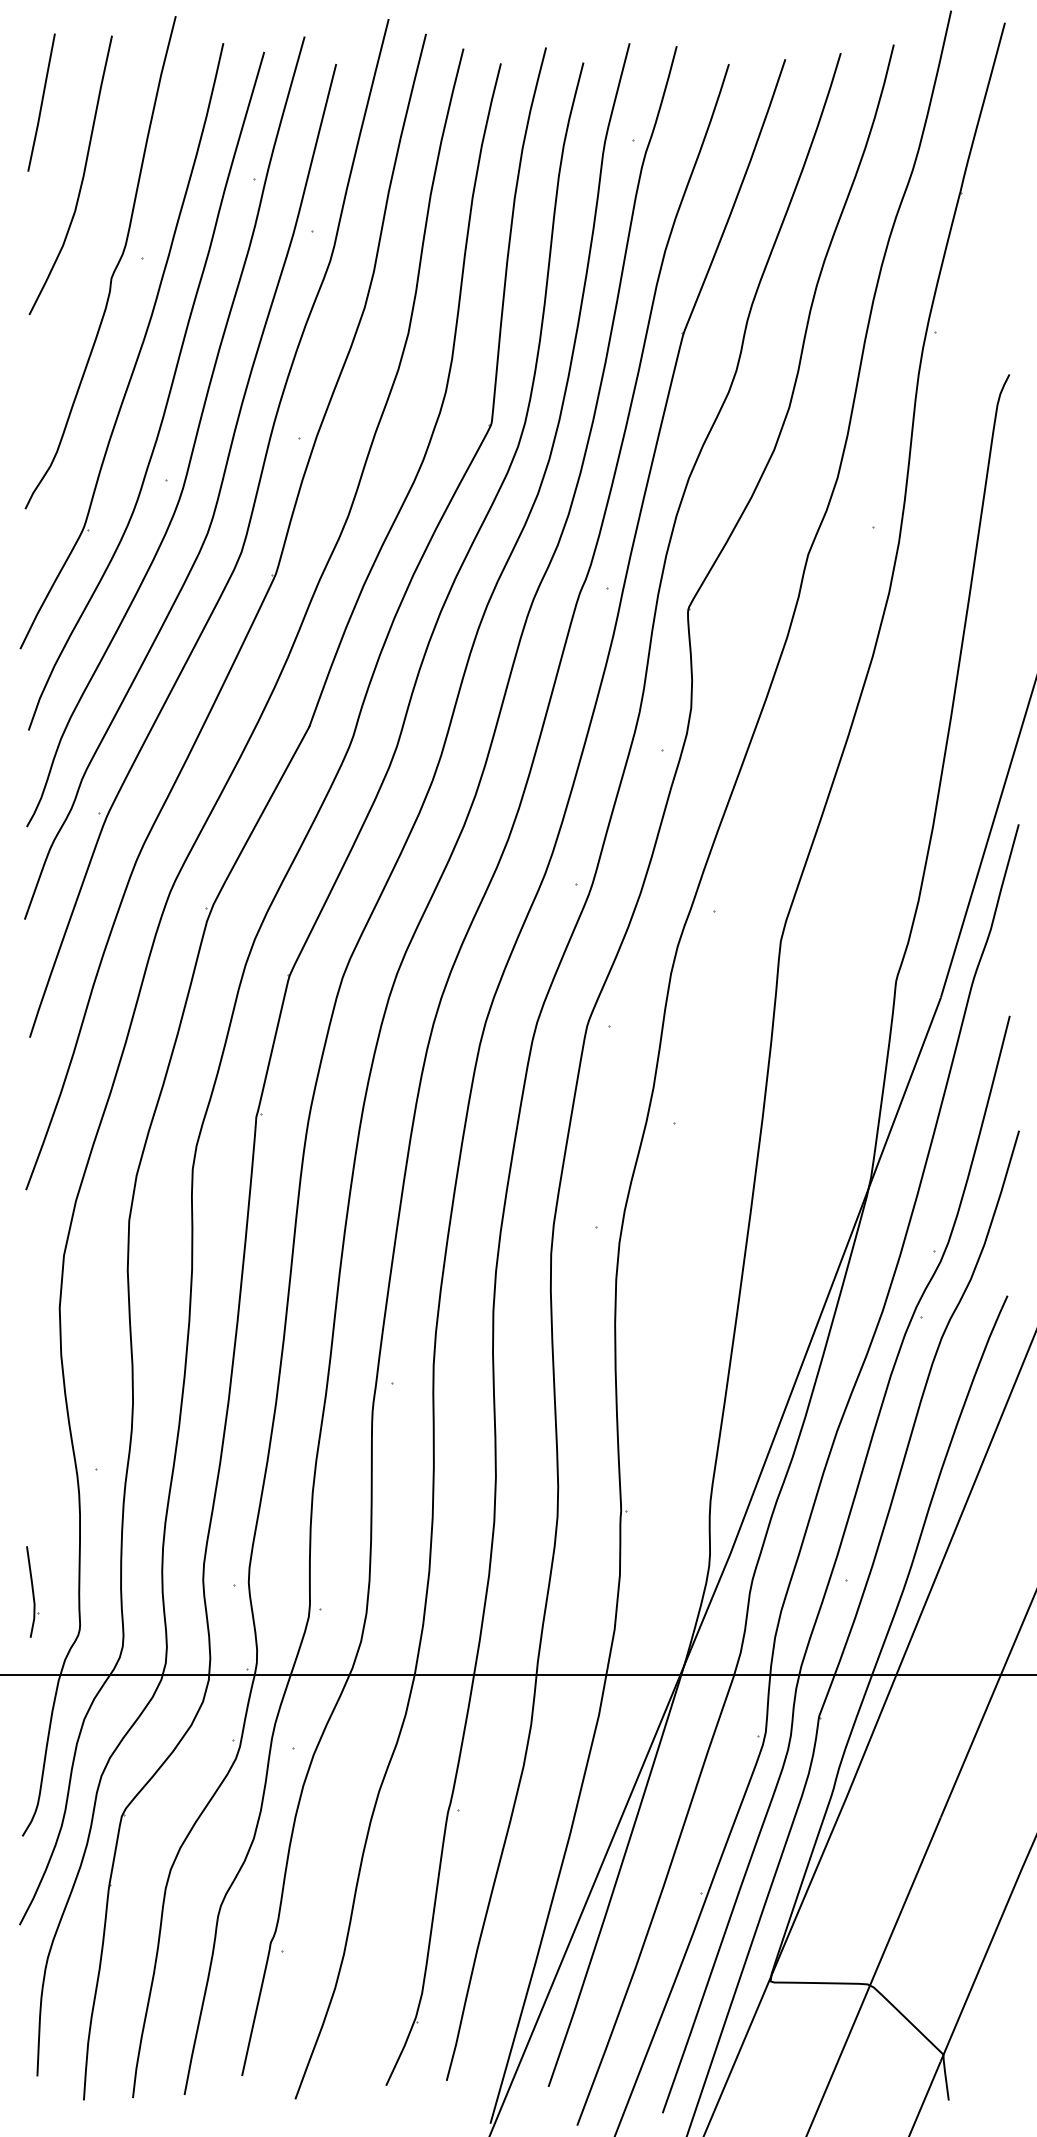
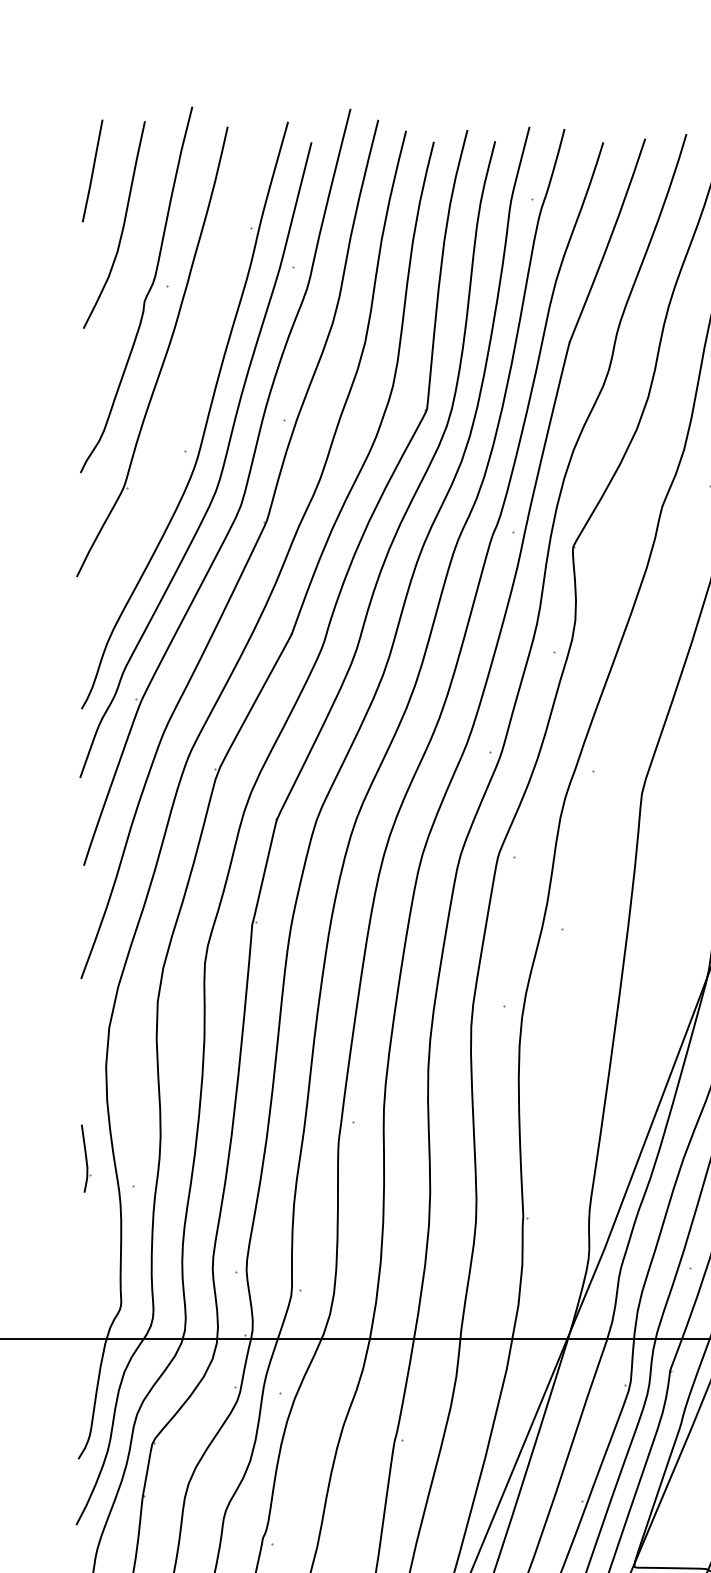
curve: (167, 397) -> (186, 390), removed
part: (32, 1591) -> (85, 1158), moved

